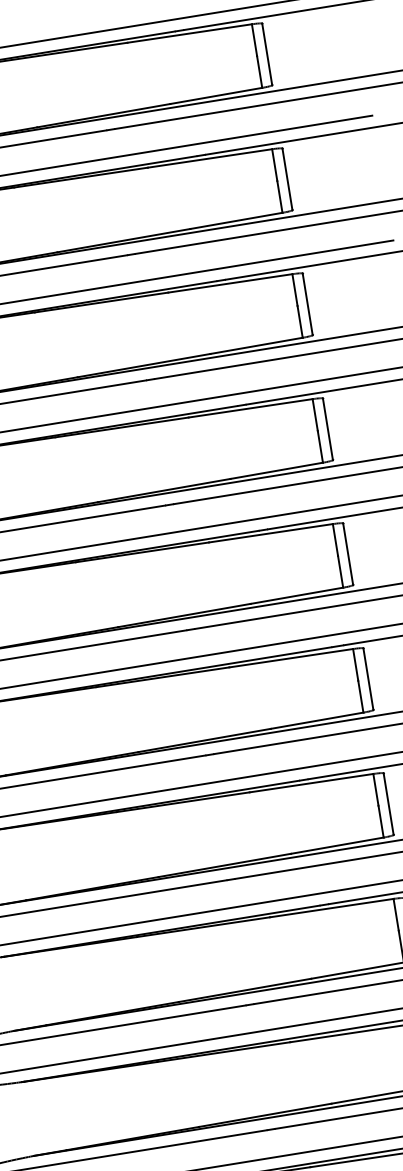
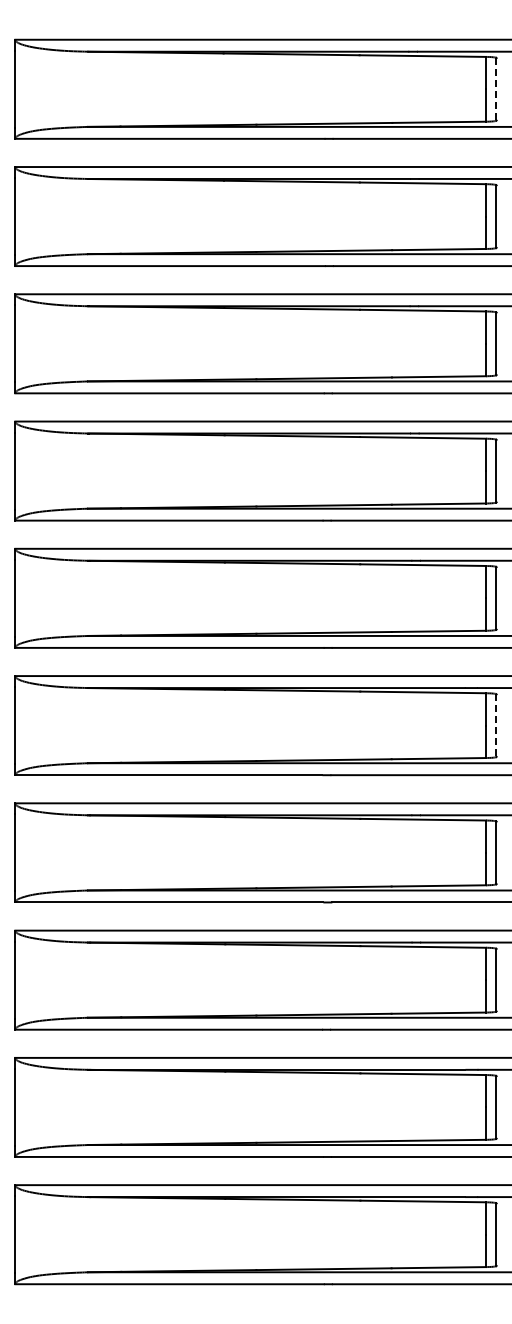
line: (267, 54) -> (496, 89), solid -> dashed
line: (368, 680) -> (496, 726), solid -> dashed

